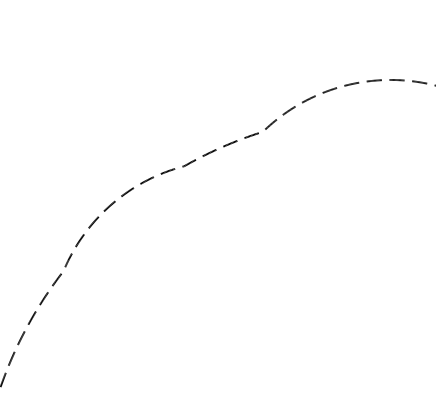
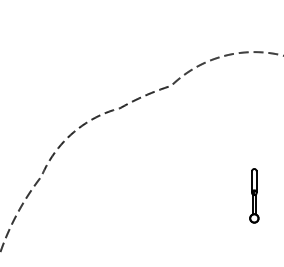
part: (390, 300) -> (254, 195), added

